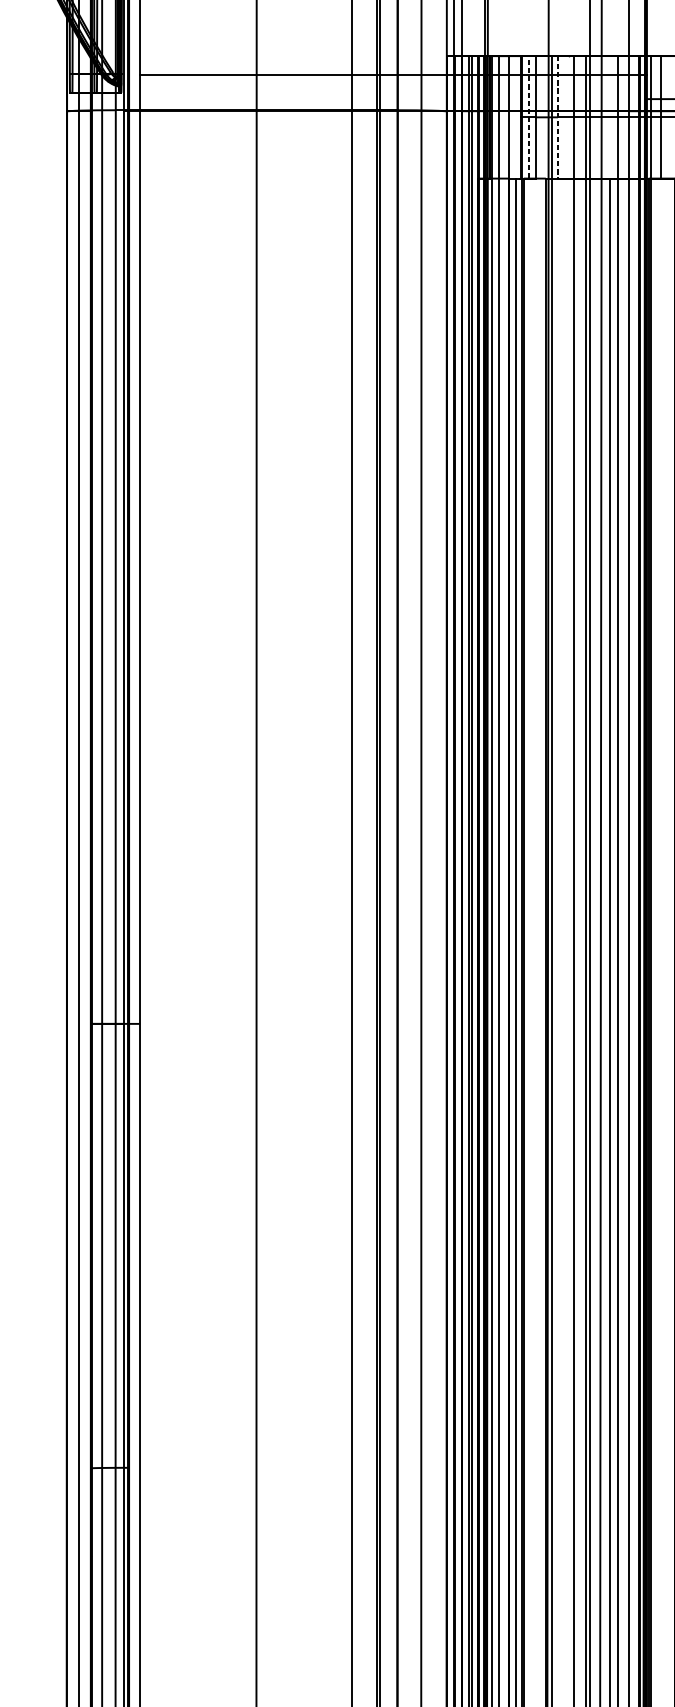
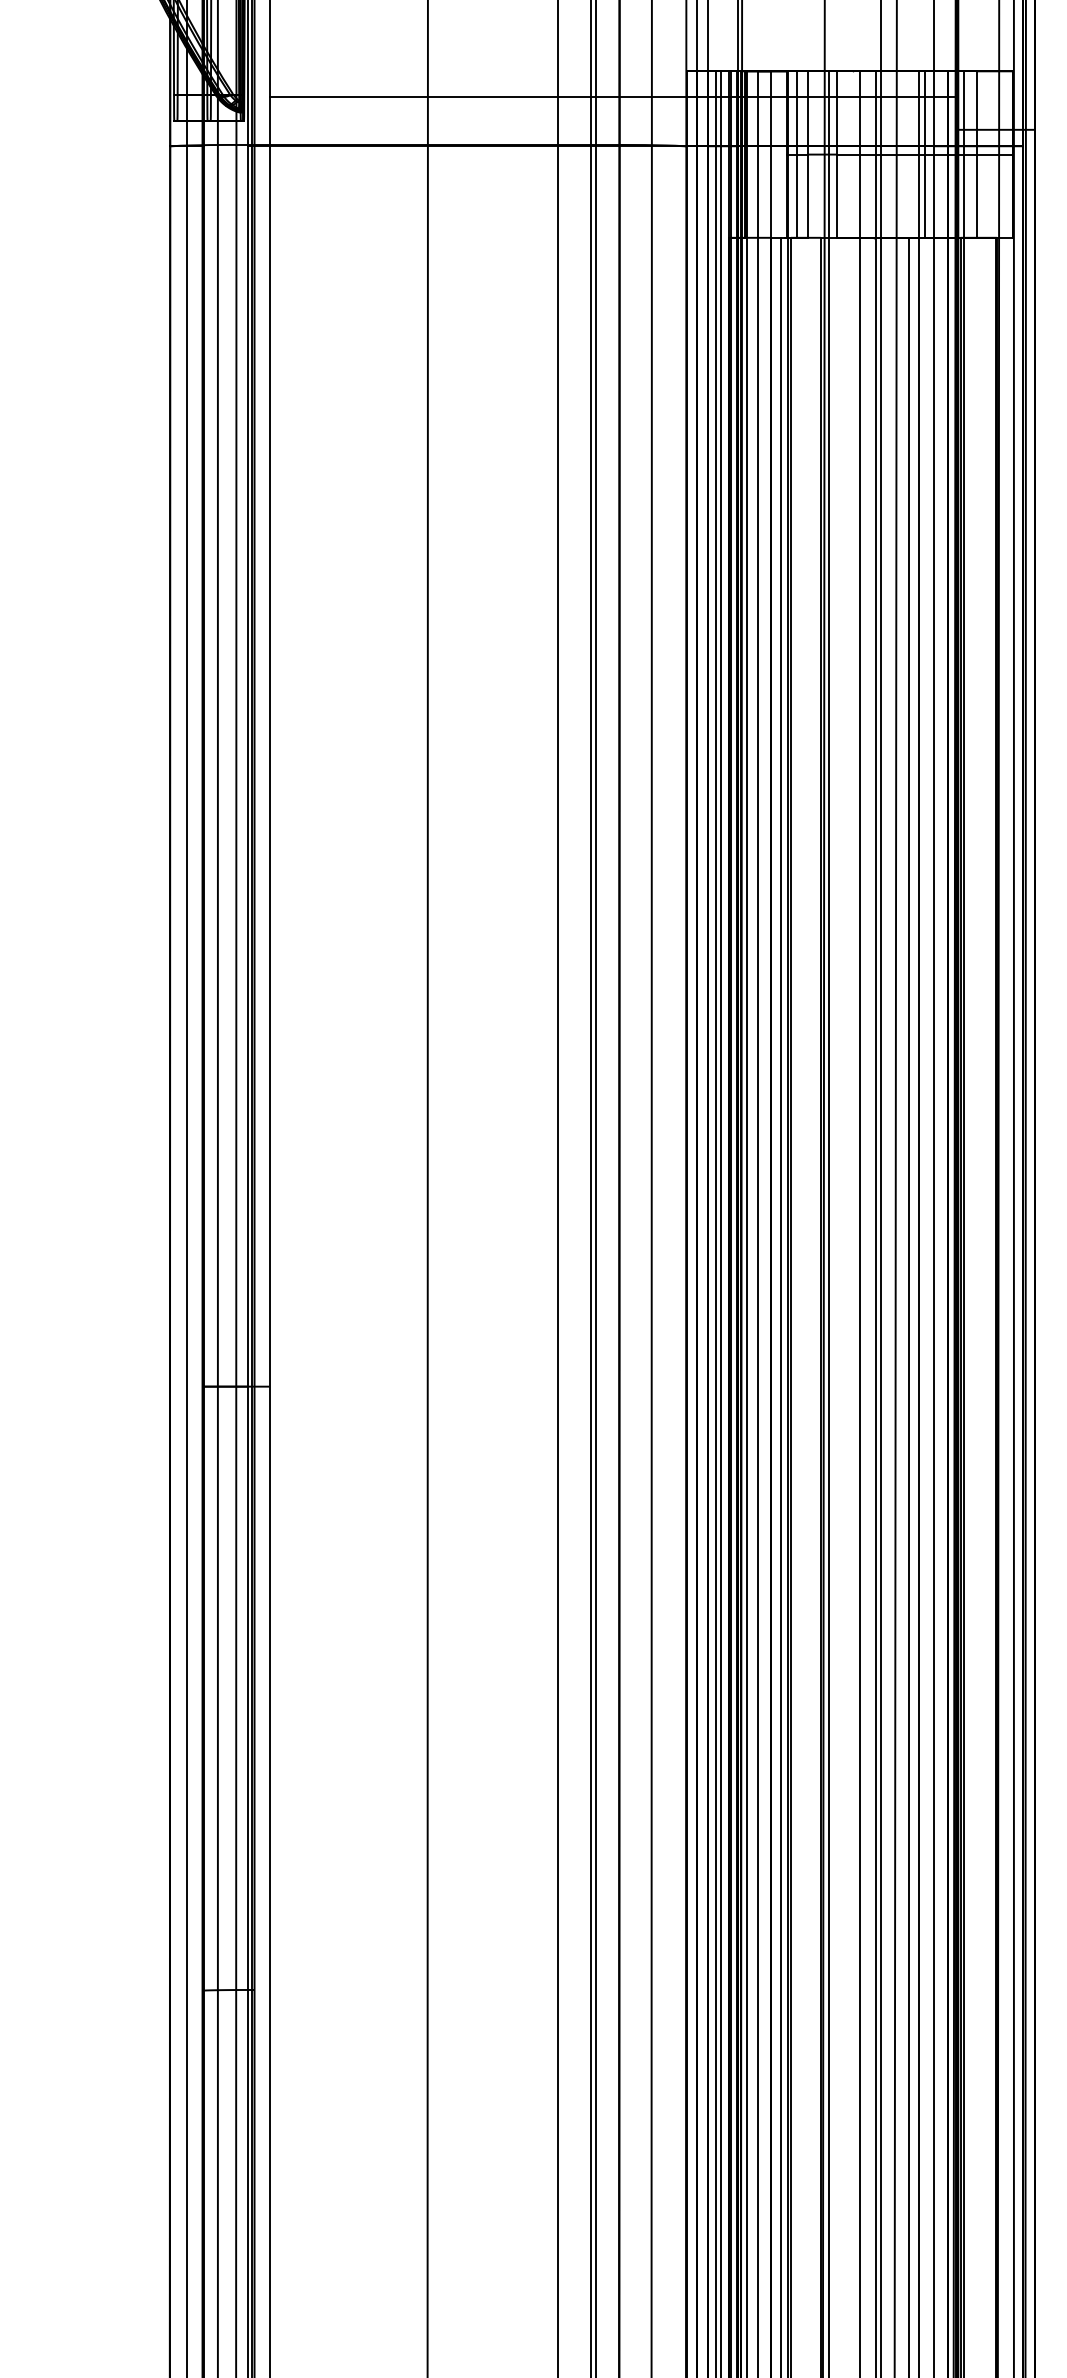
line: (528, 117) -> (797, 154), dashed -> solid
line: (622, 117) -> (925, 154), added
line: (558, 118) -> (837, 155), dashed -> solid

